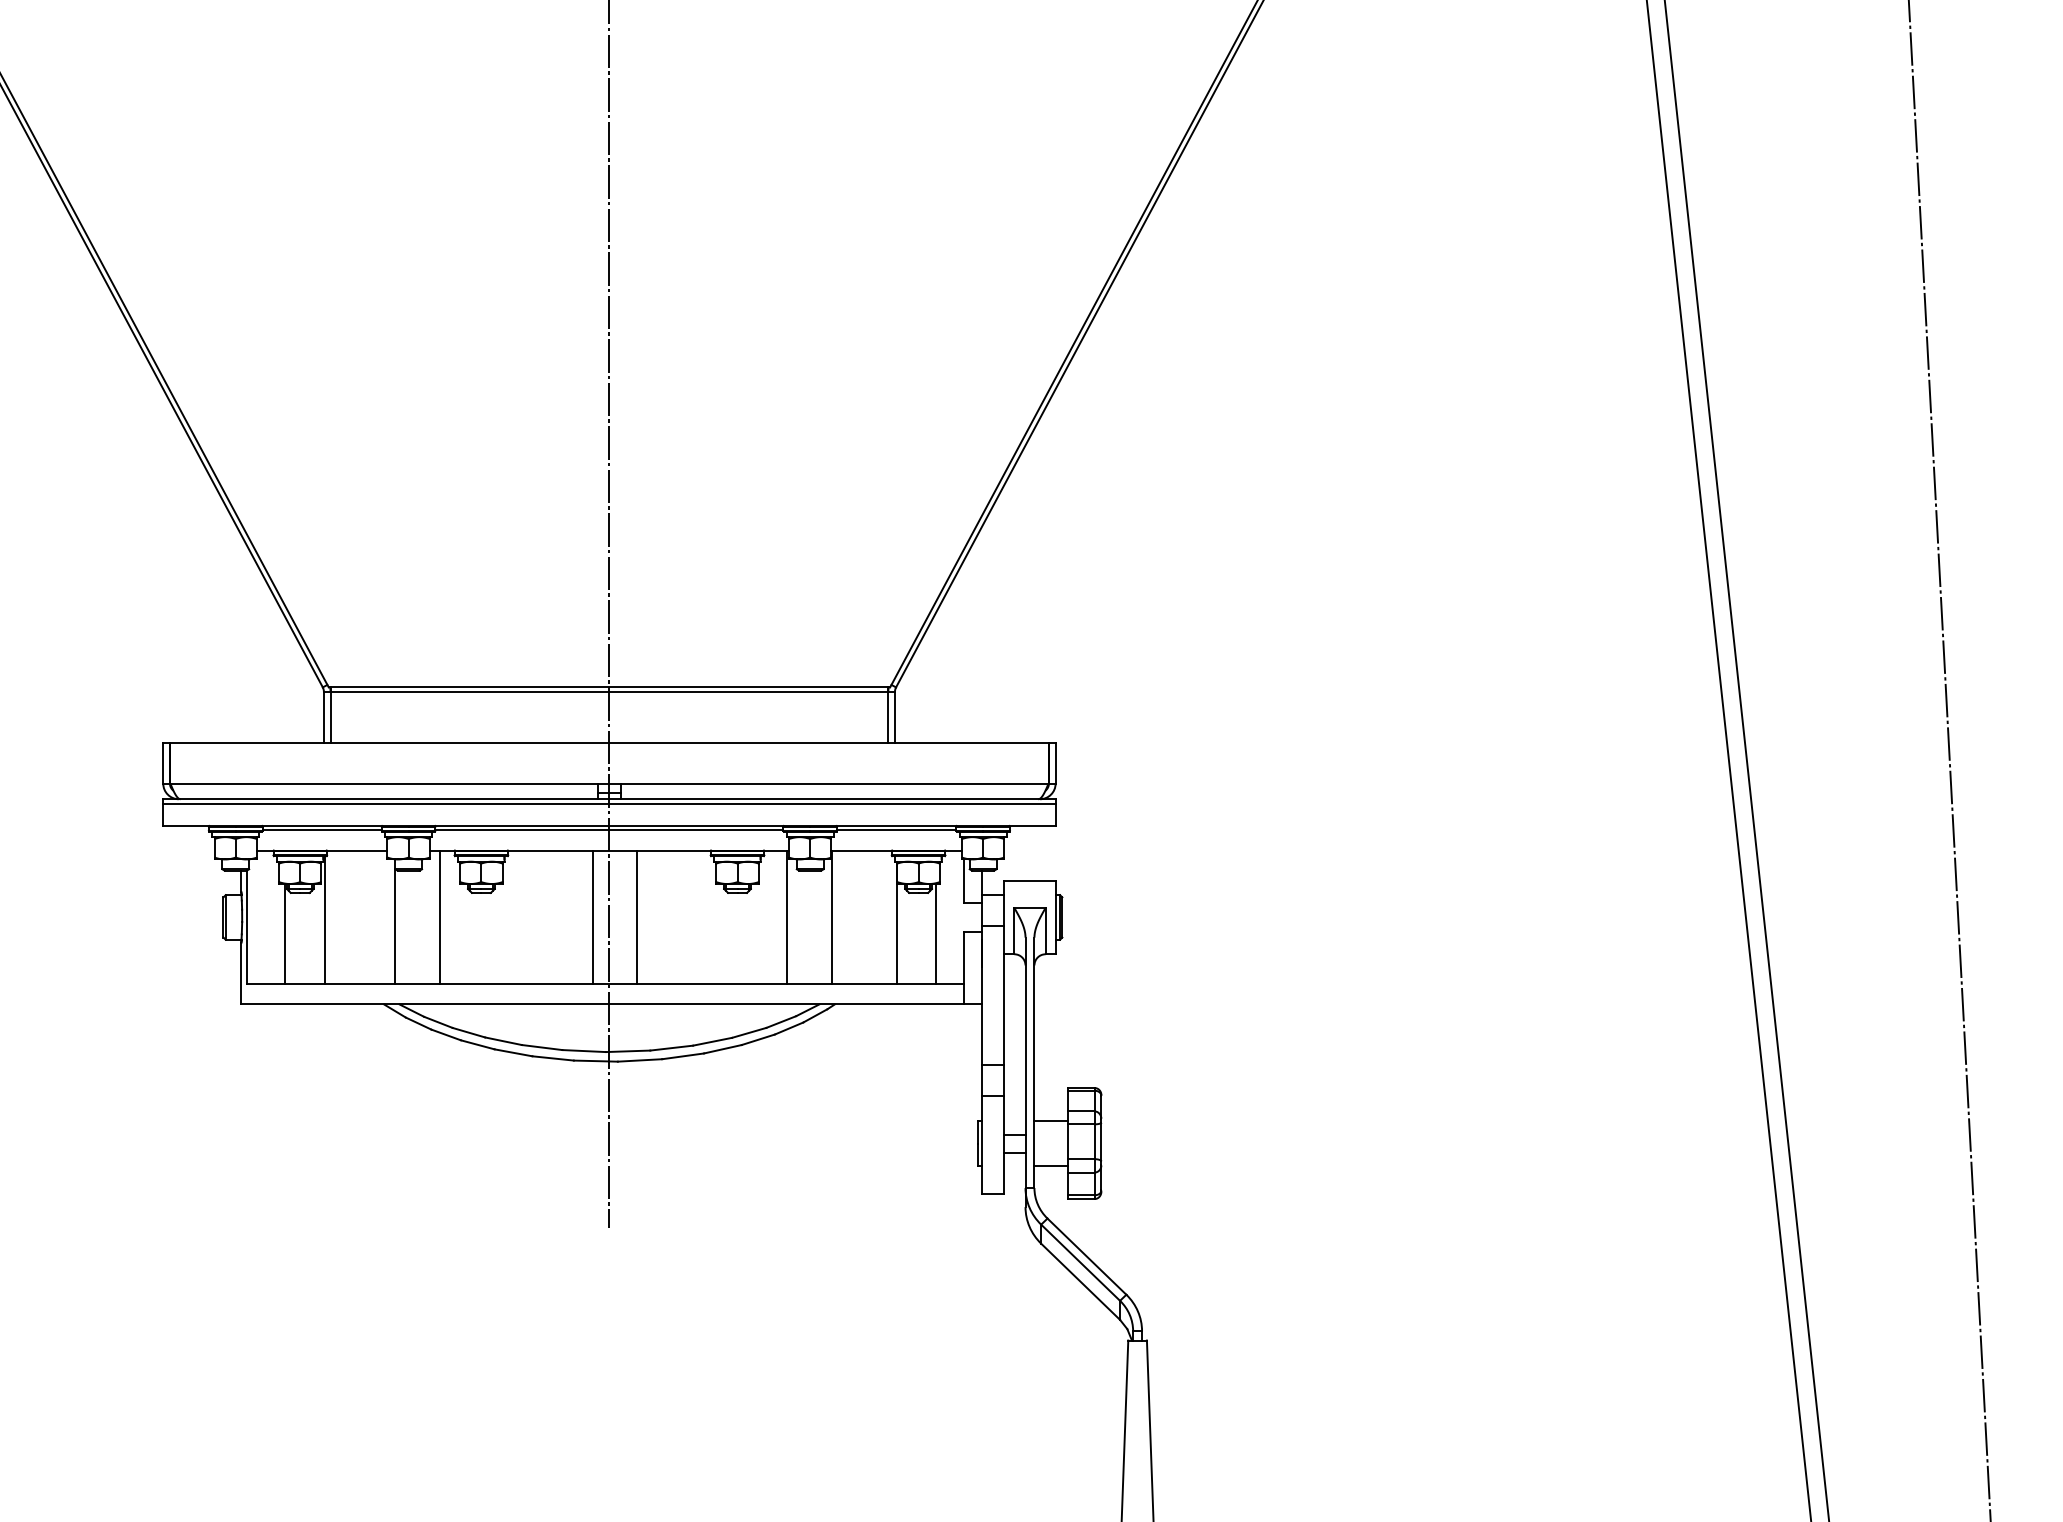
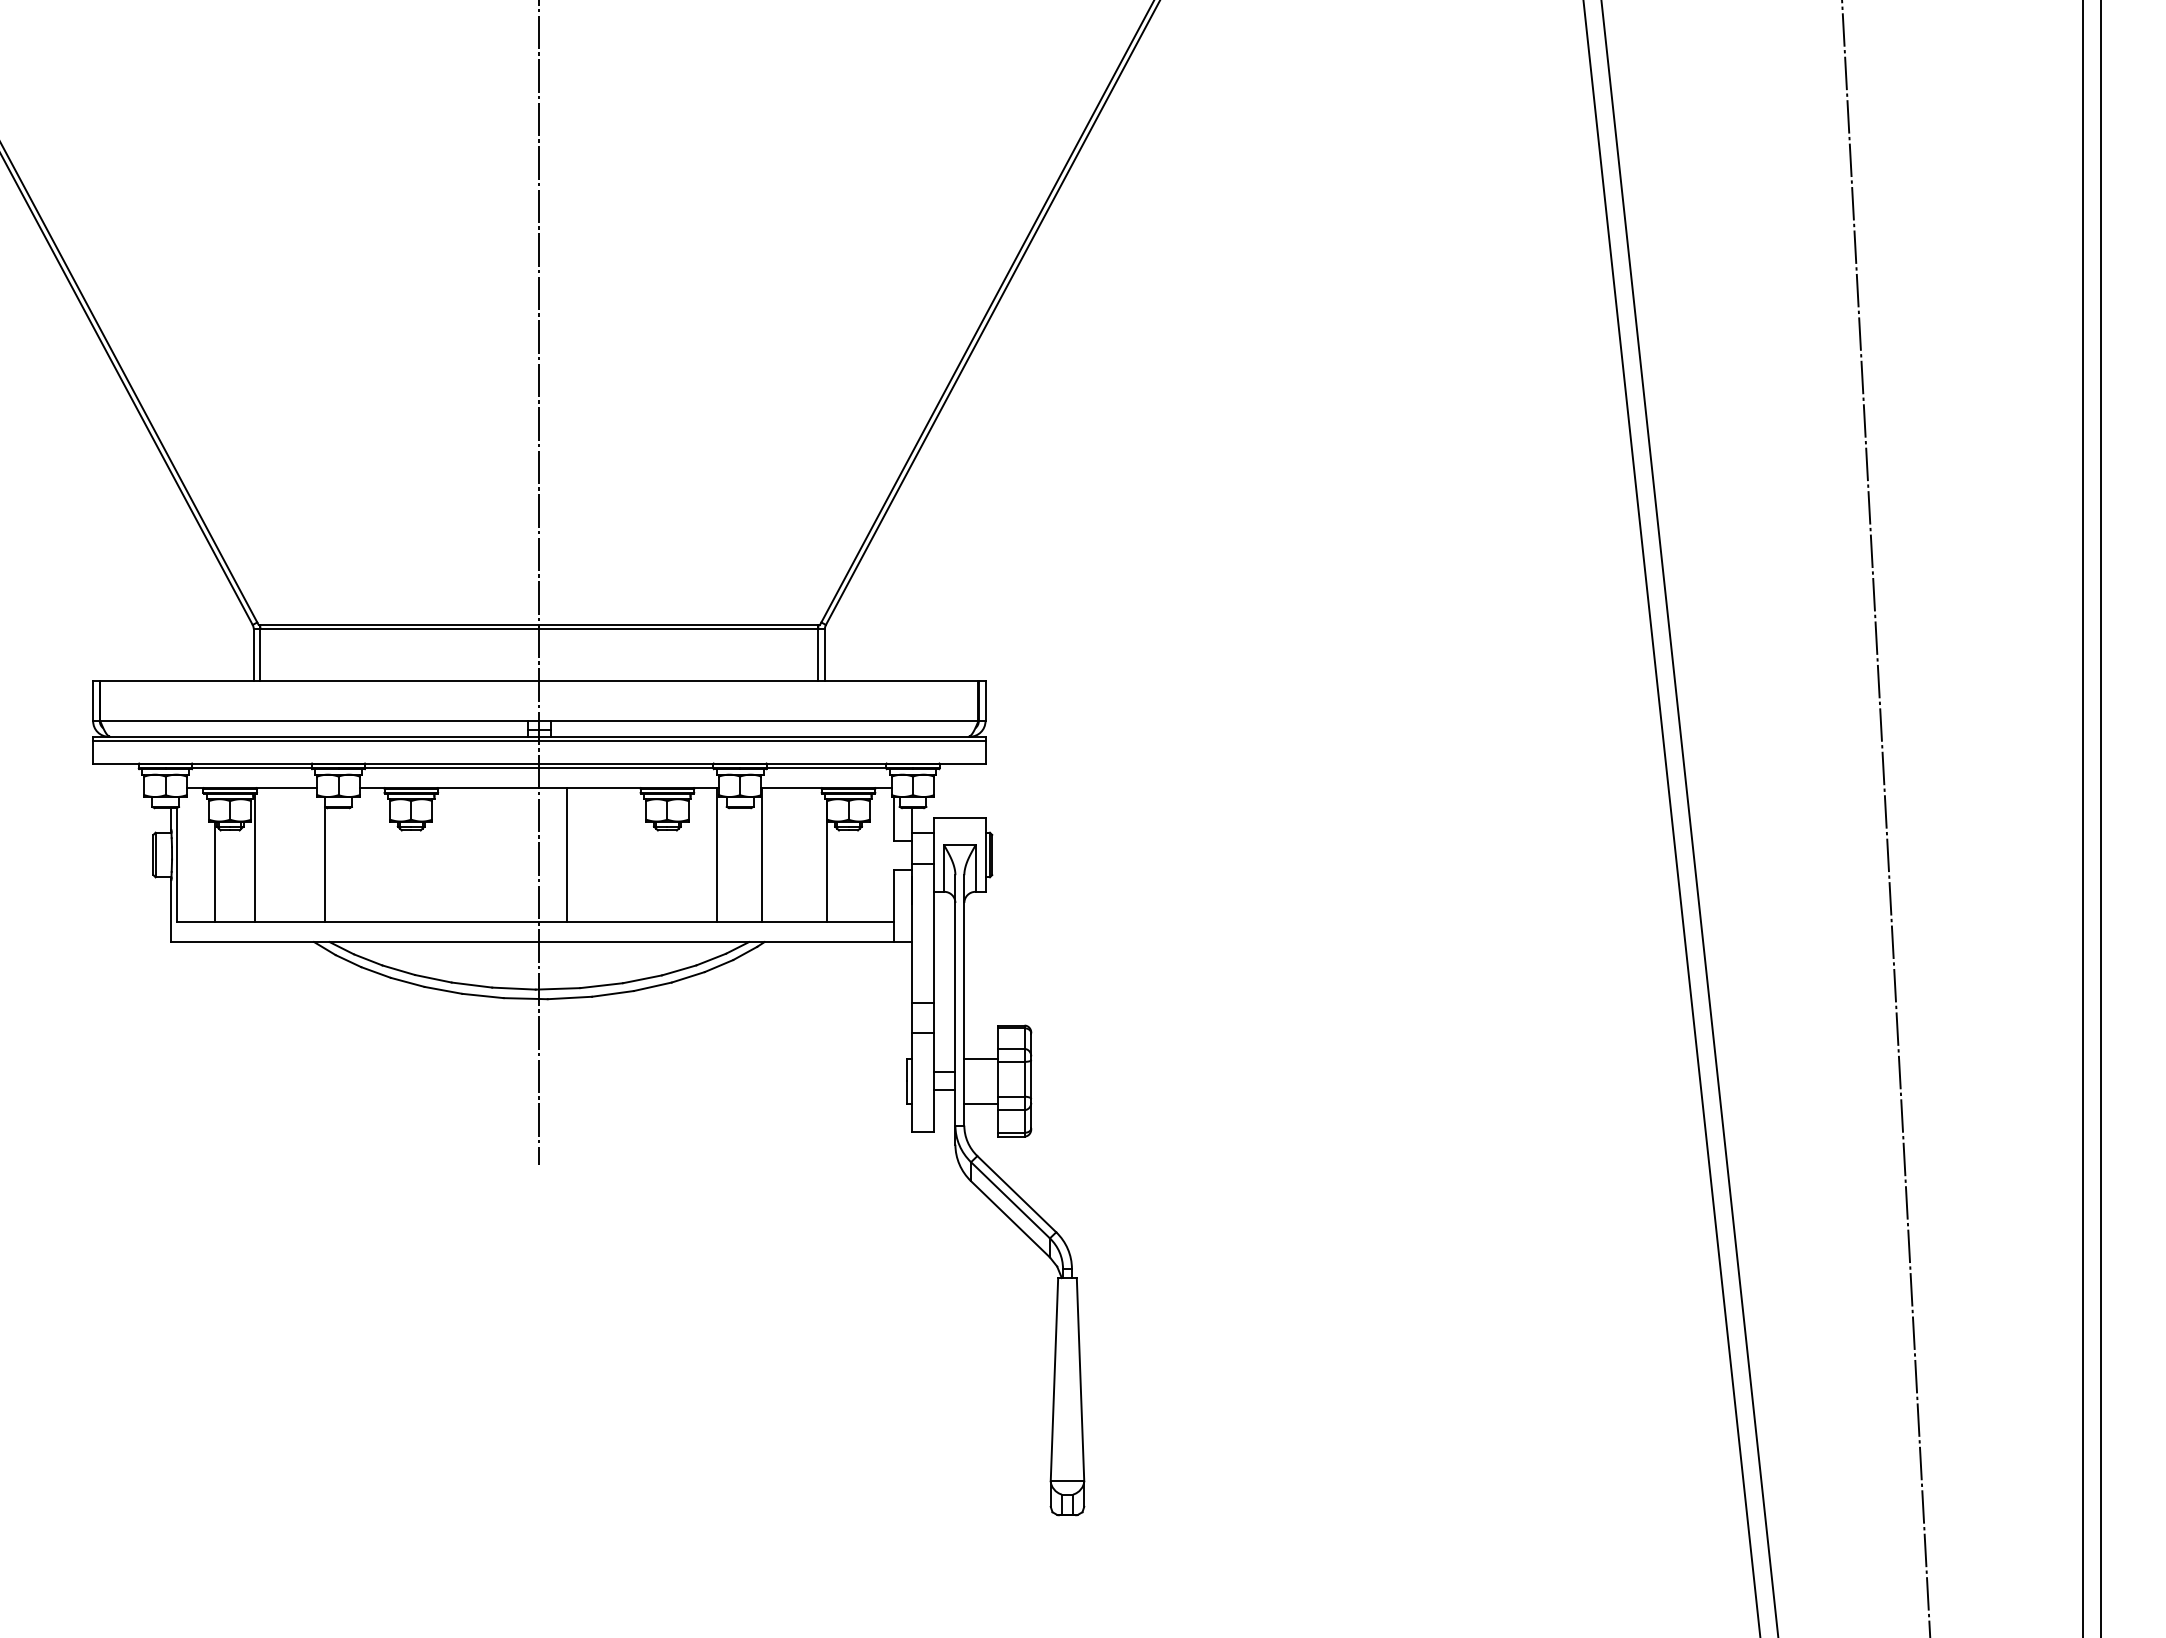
line: (439, 916) -> (369, 854), removed
line: (592, 916) -> (522, 854), removed
line: (935, 933) -> (865, 871), removed

